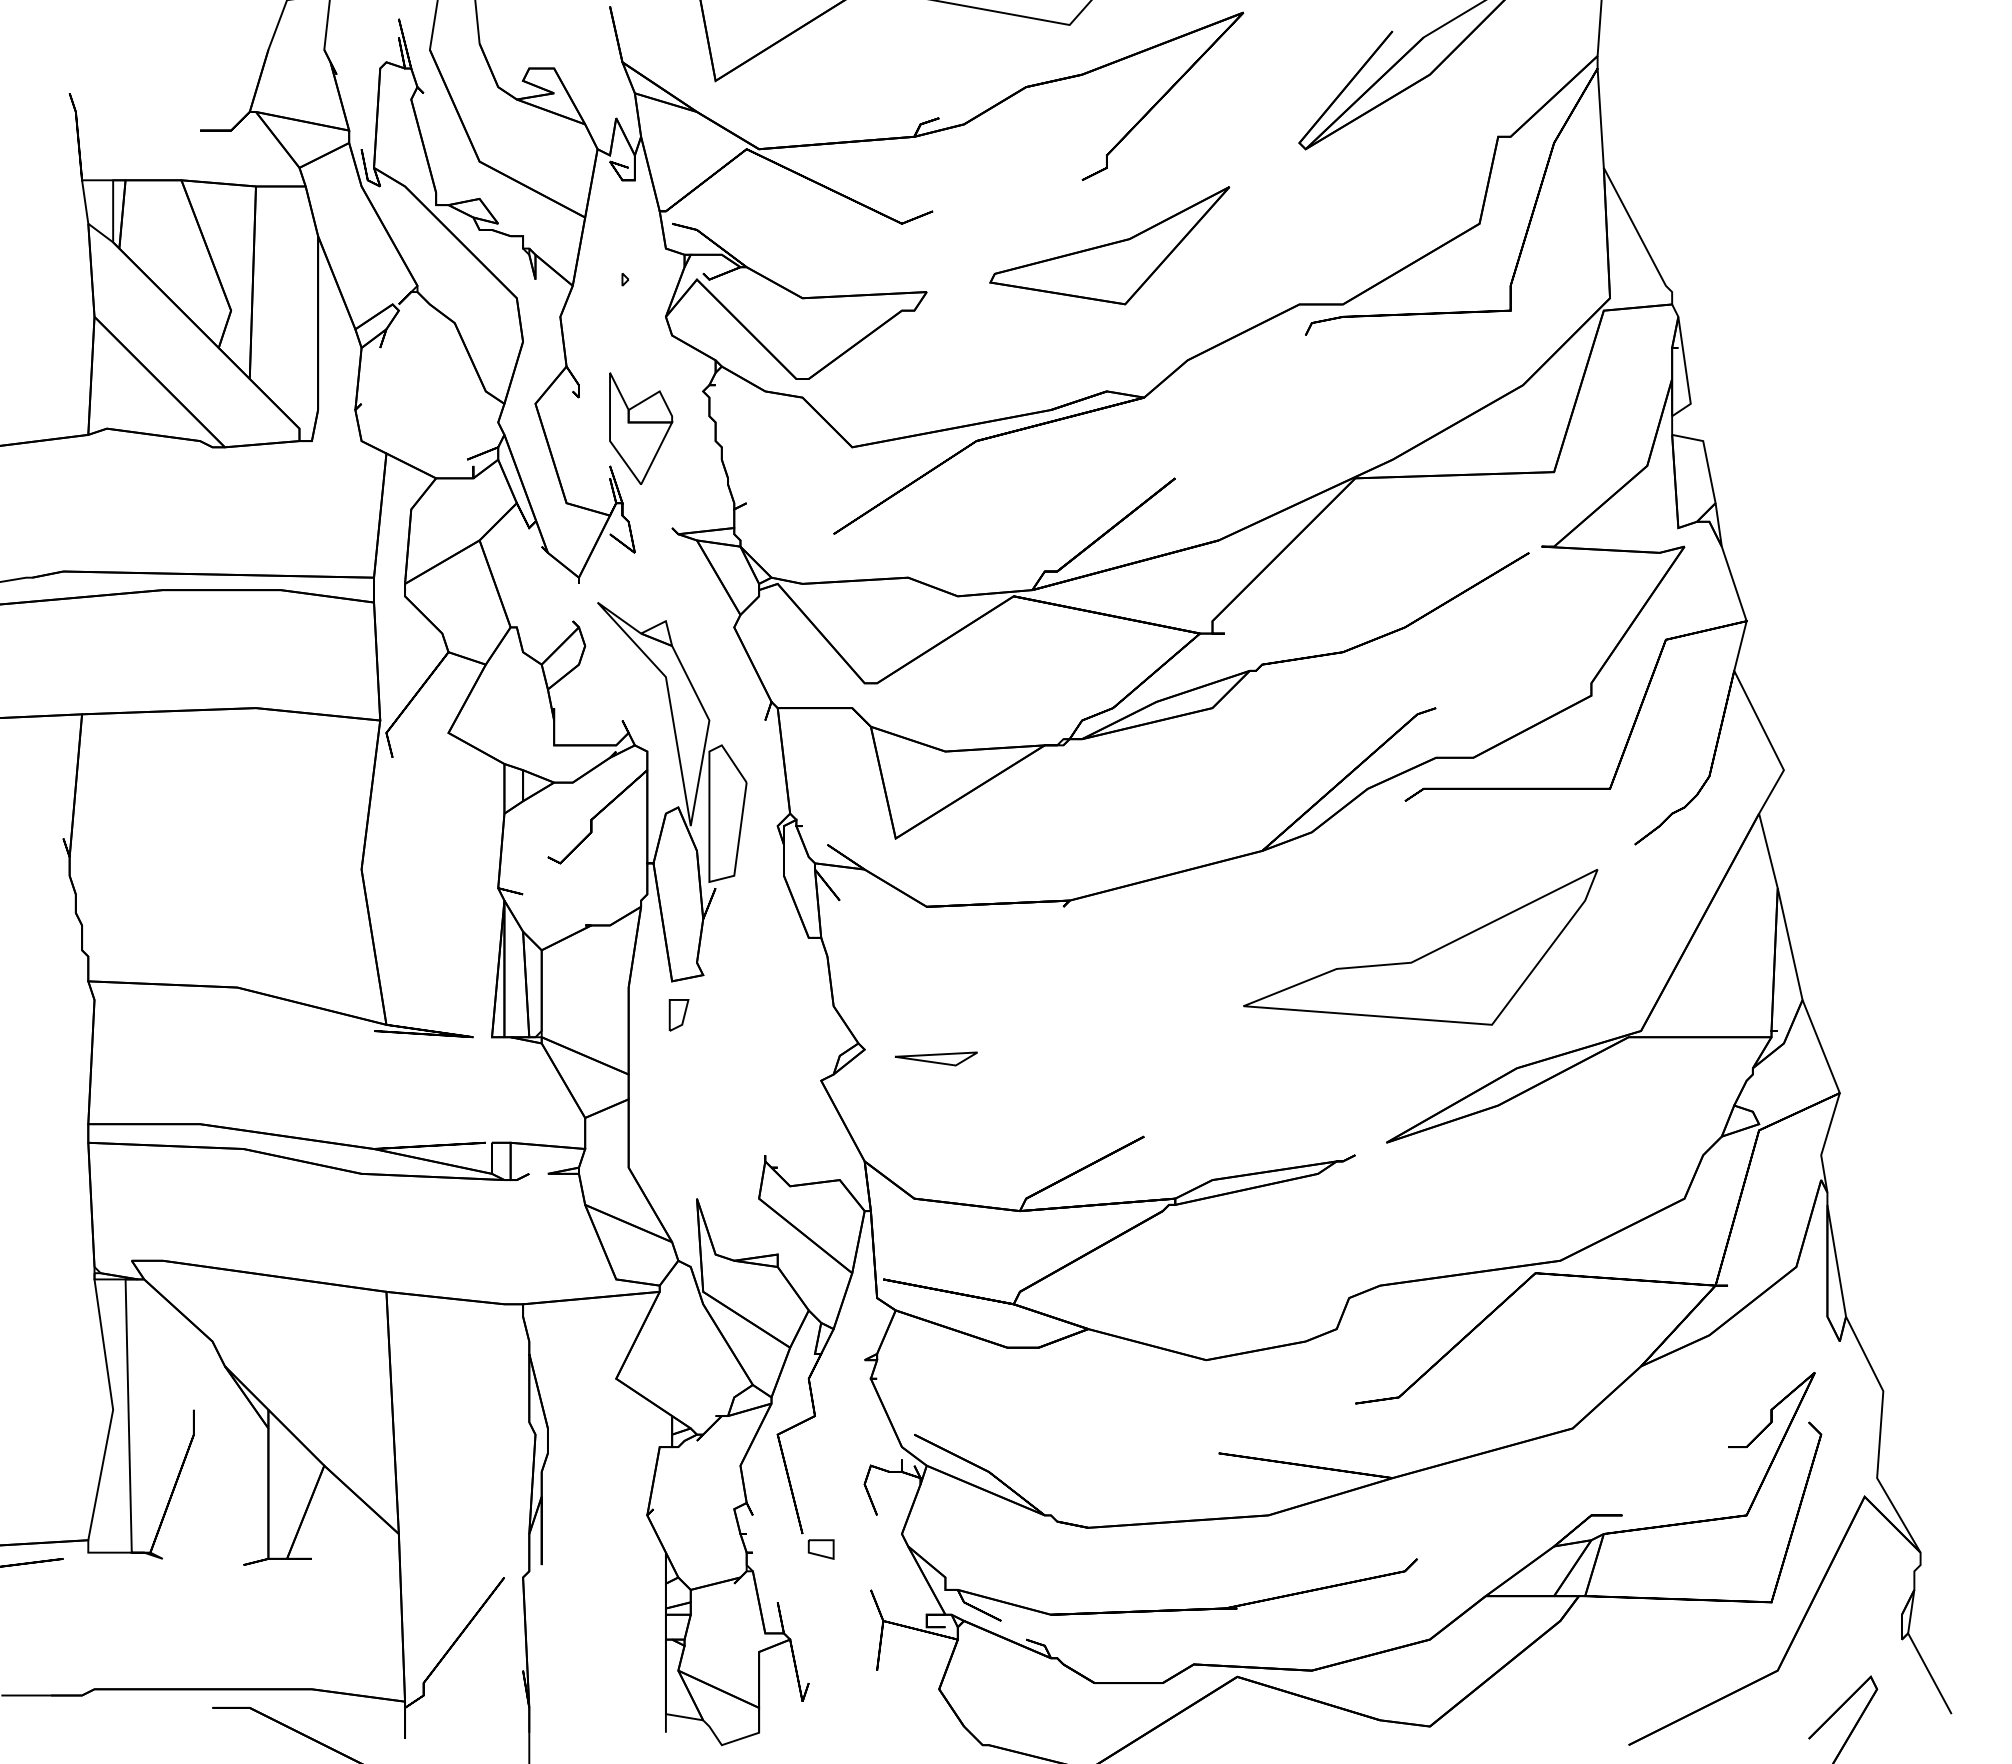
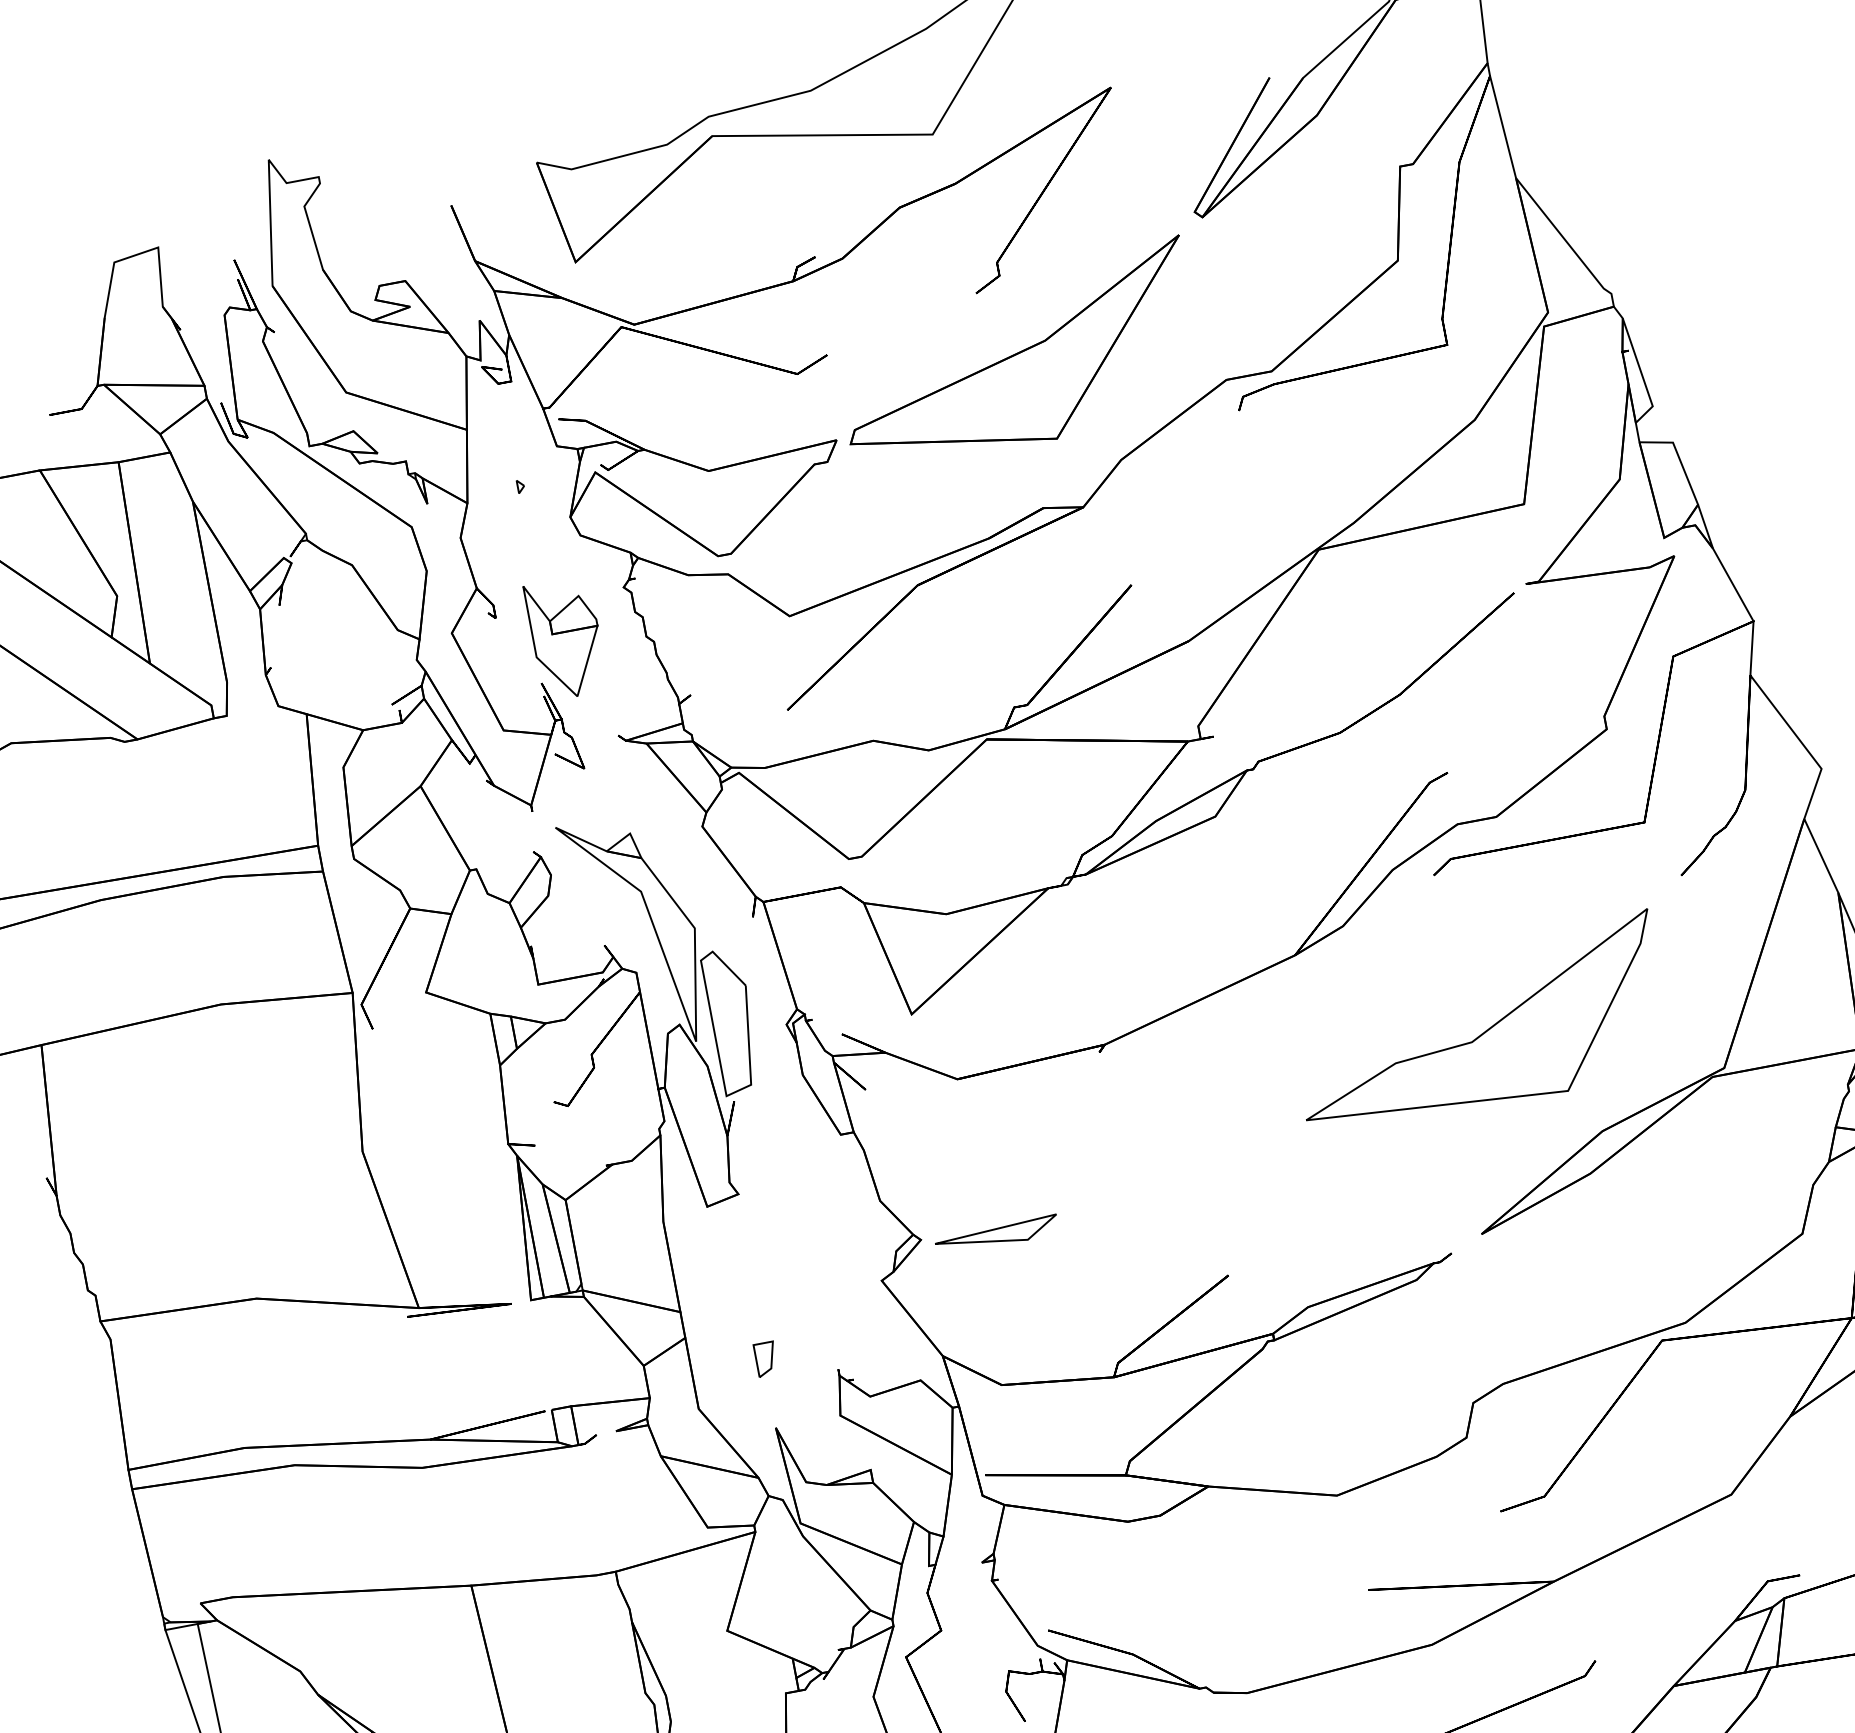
part: (1109, 245) -> (1017, 355), size x1.43
part: (678, 1015) -> (765, 1359), moved
part: (936, 1058) -> (997, 1235), size x1.43

